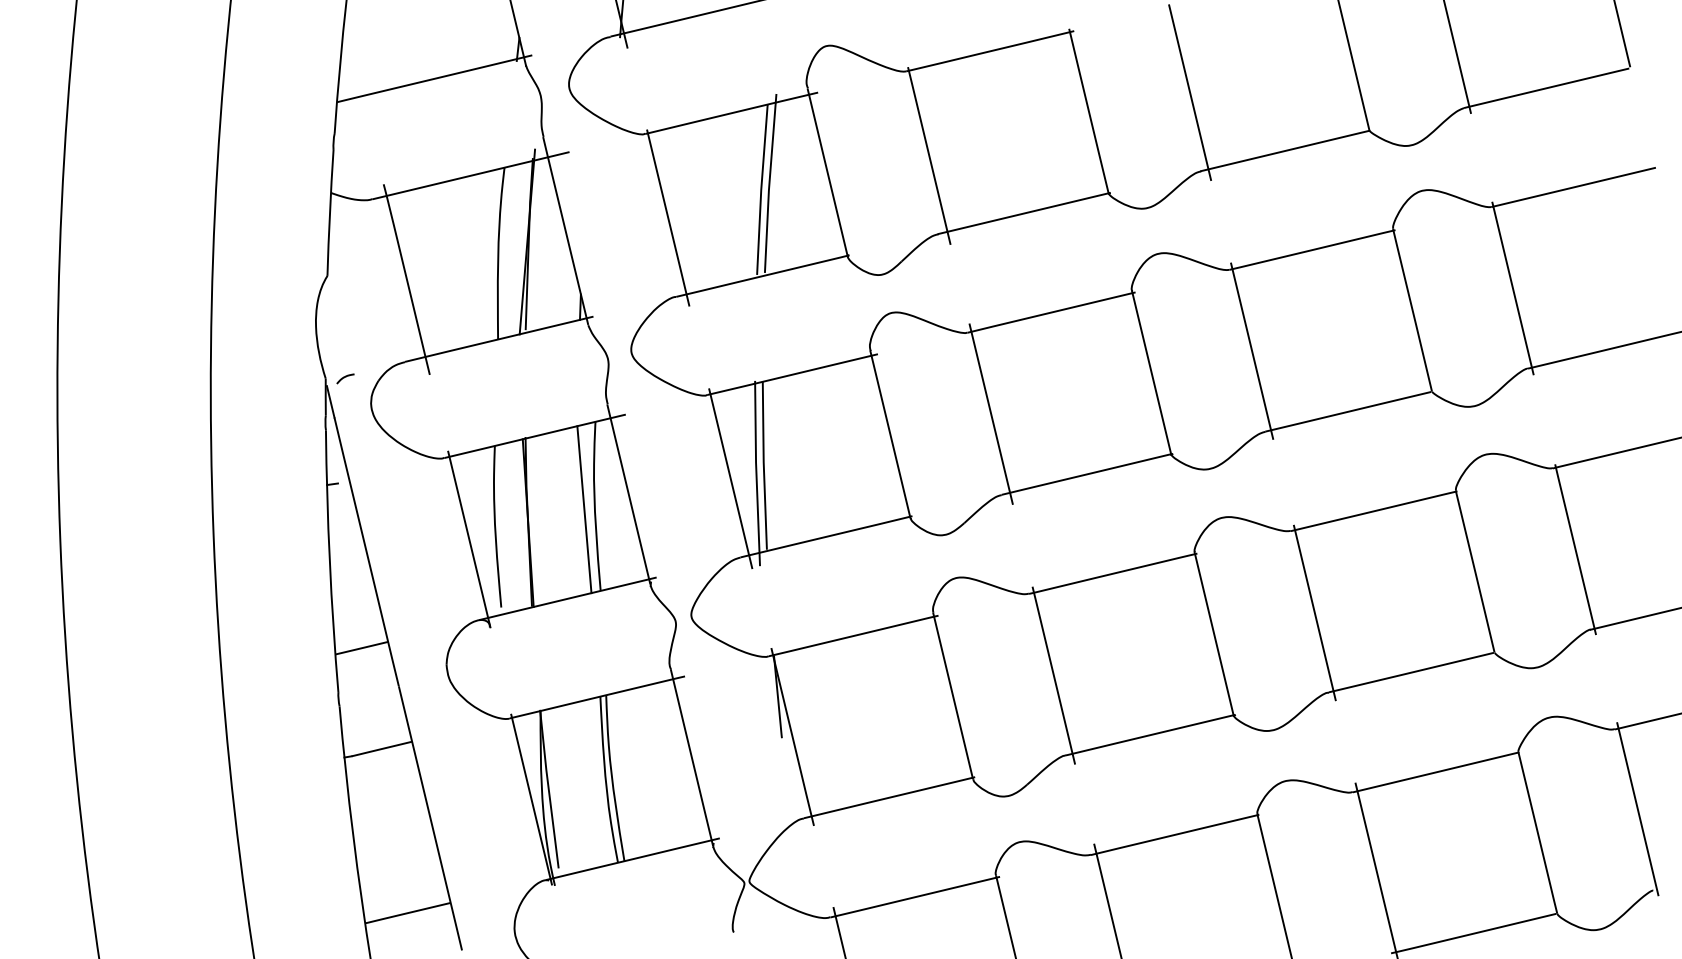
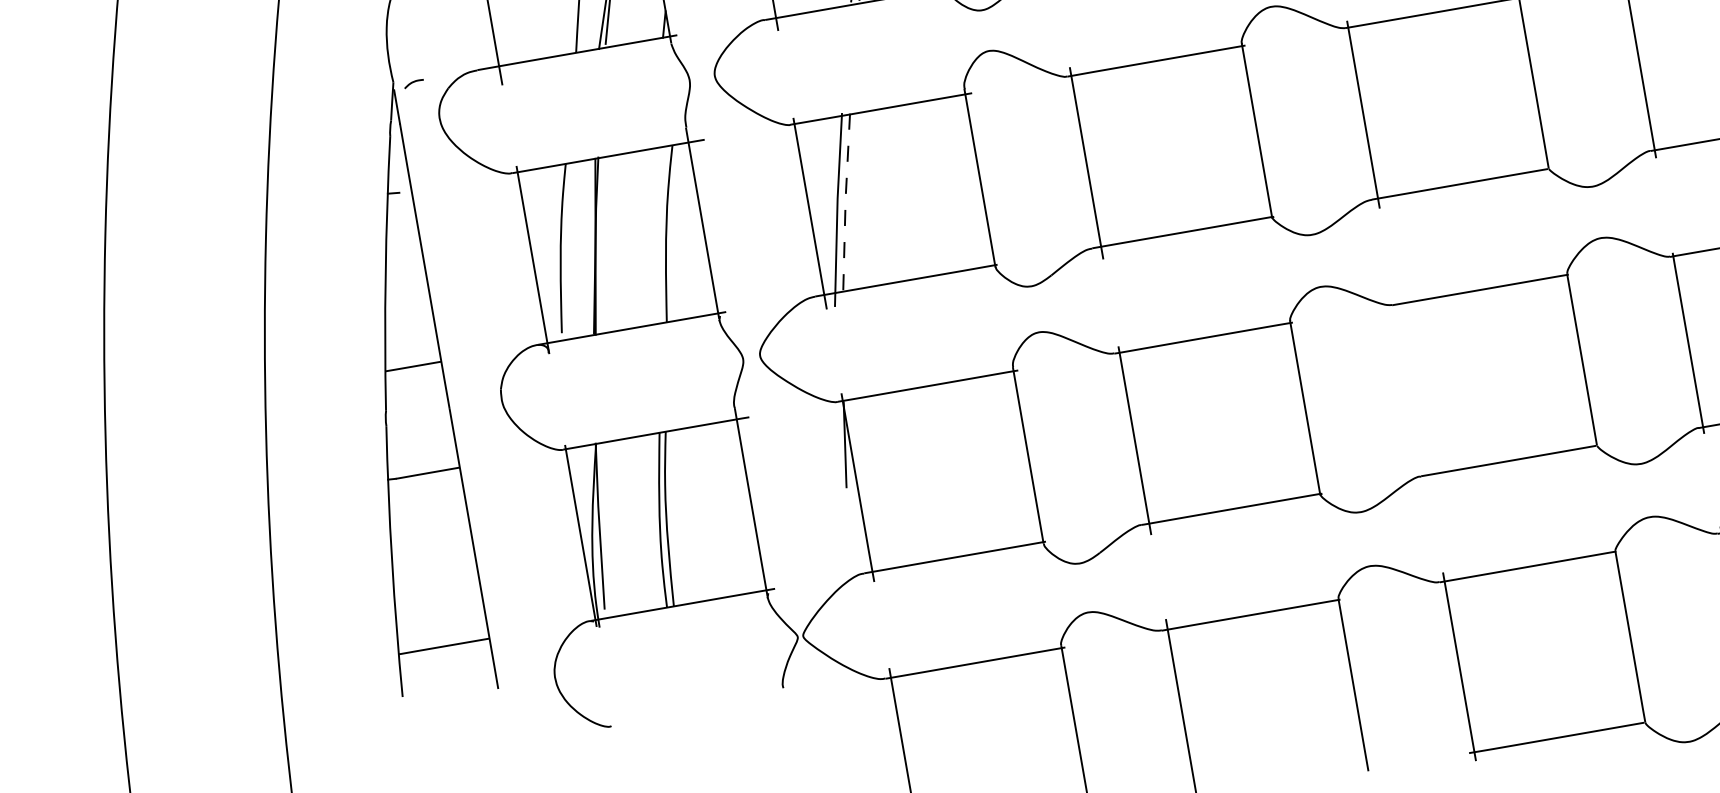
line: (763, 465) -> (845, 201), solid -> dashed
line: (584, 509) -> (655, 236), removed
line: (1314, 612) -> (1411, 391), removed

